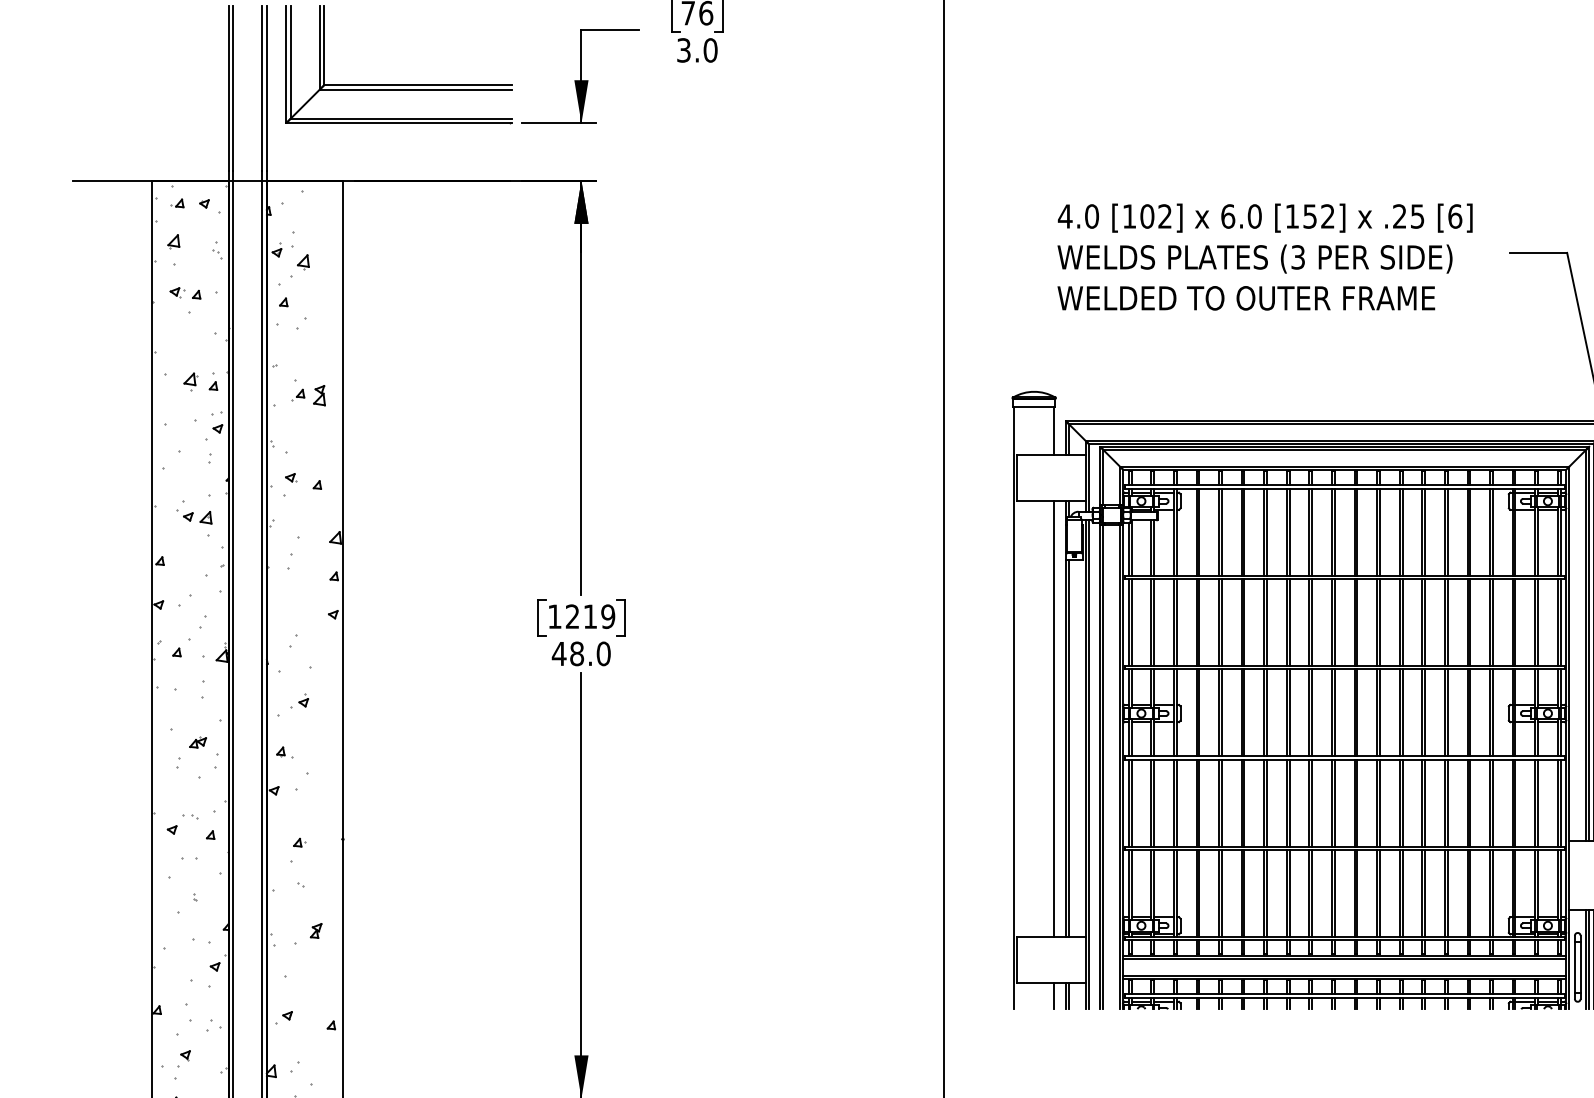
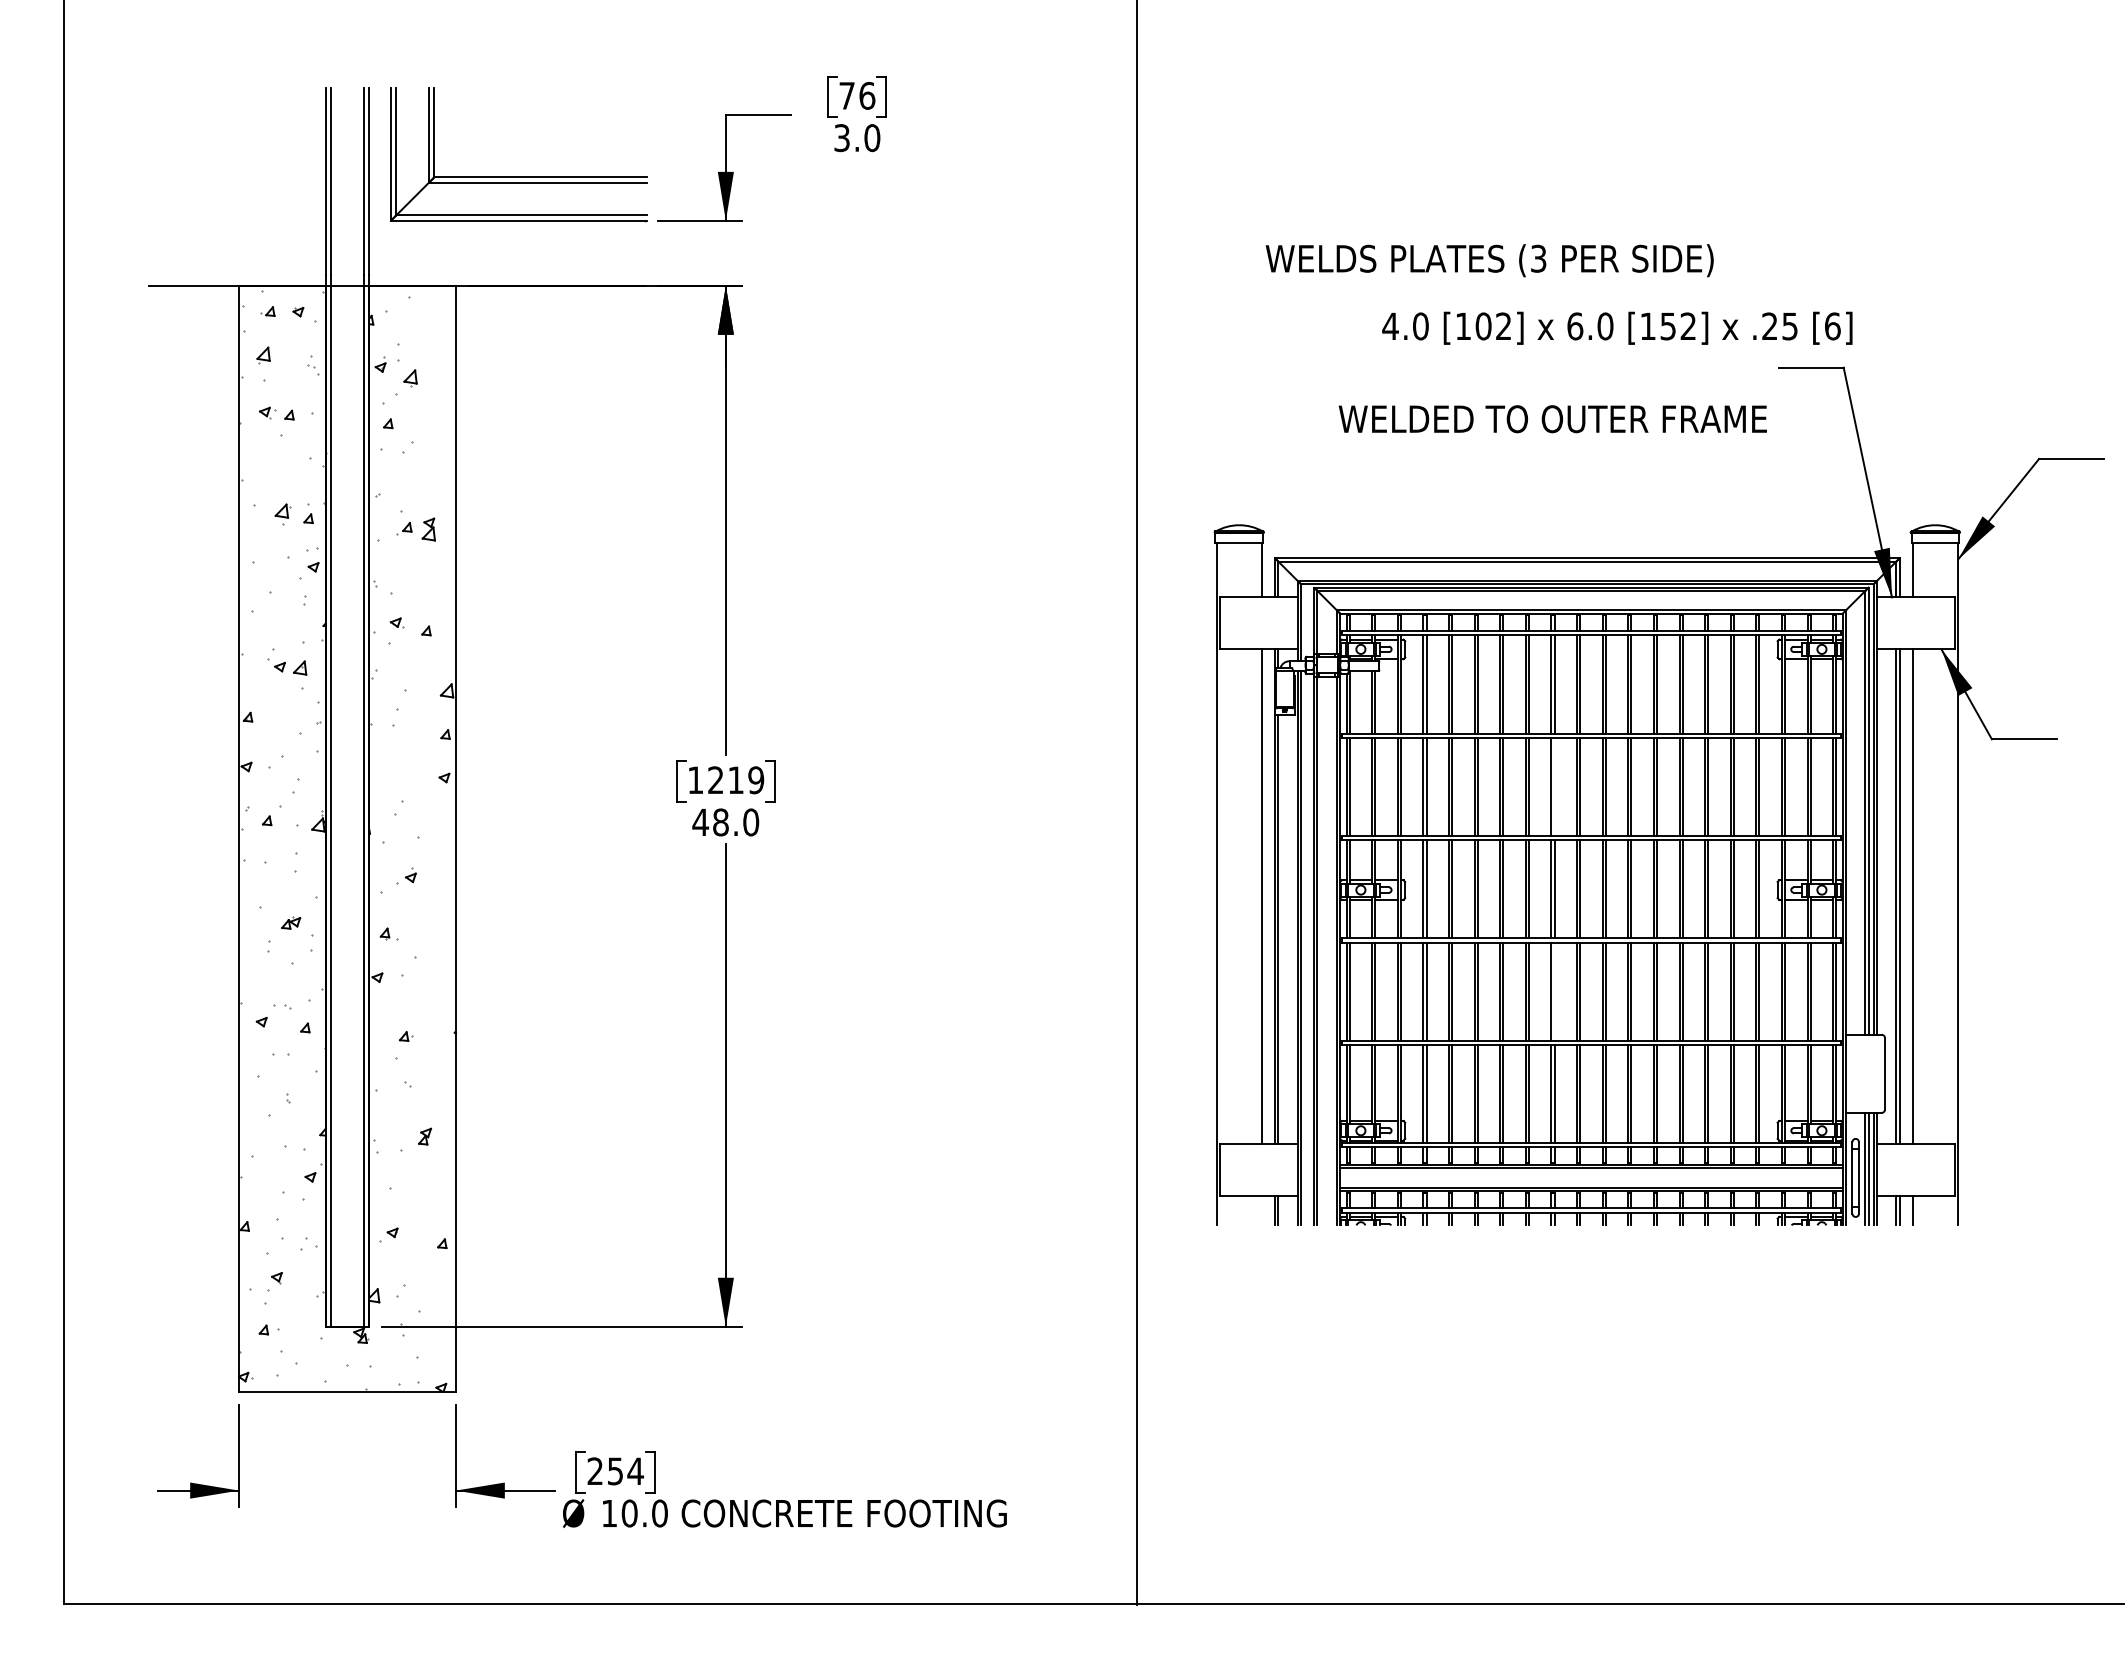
text: (1265, 217) -> (1617, 327), moved
text: (1254, 258) -> (1489, 260), moved
text: (1246, 298) -> (1552, 419), moved
line: (1312, 622) -> (1554, 786), removed
line: (1312, 802) -> (1554, 991), removed
line: (1054, 996) -> (1262, 1210), removed

